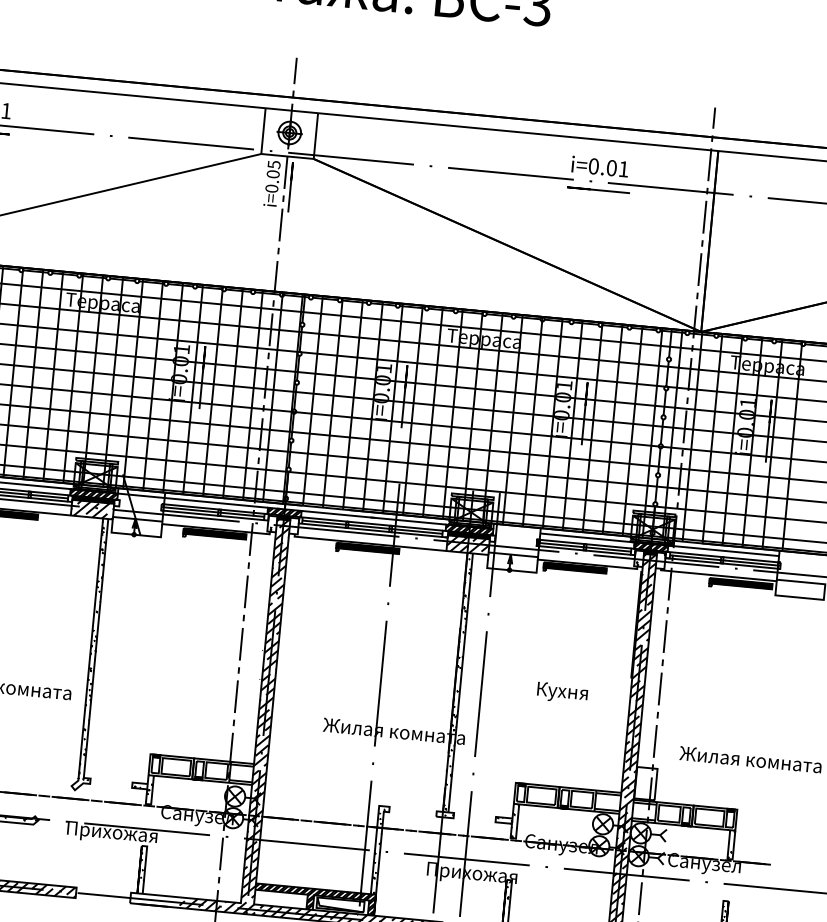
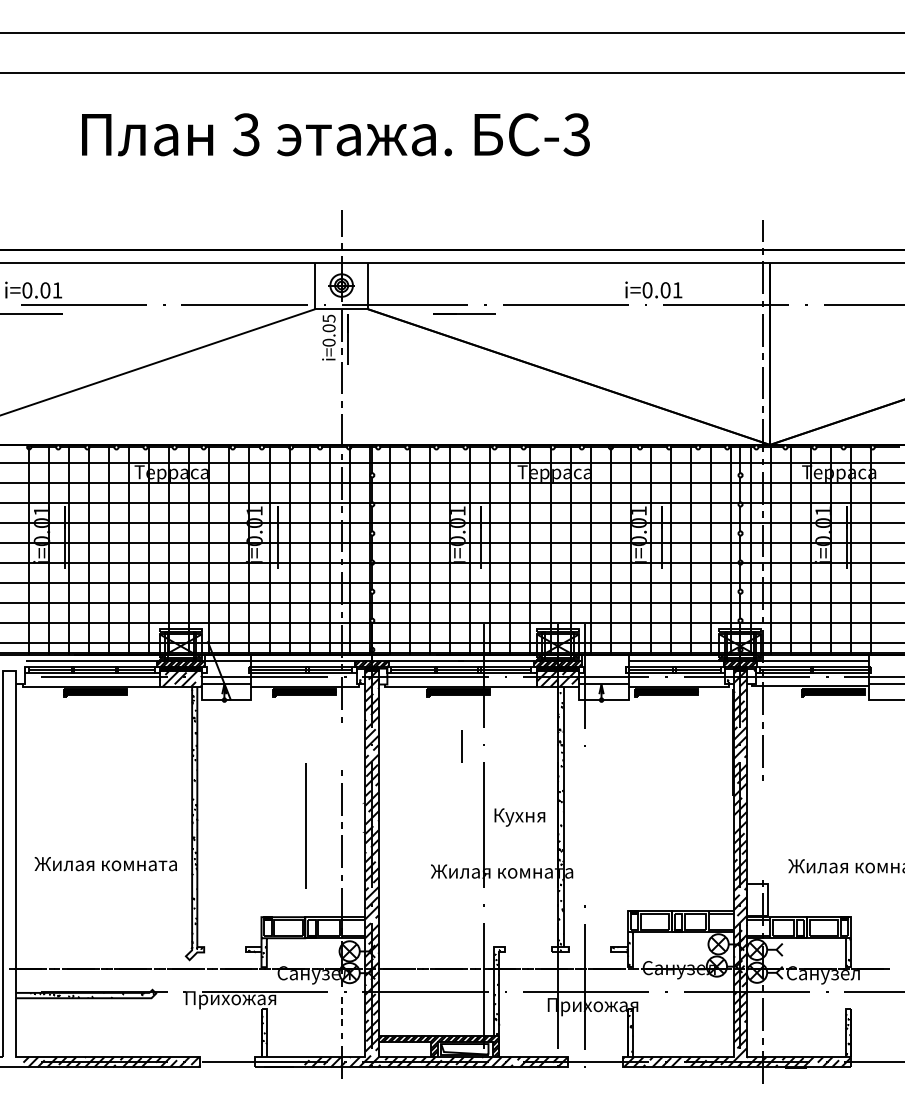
line: (598, 190) -> (464, 313), moved
line: (246, 591) -> (461, 746), moved
line: (480, 693) -> (305, 825), moved
text: (562, 693) -> (519, 817), moved
line: (657, 715) -> (762, 830), removed
line: (221, 853) -> (341, 1009), solid -> dashed

